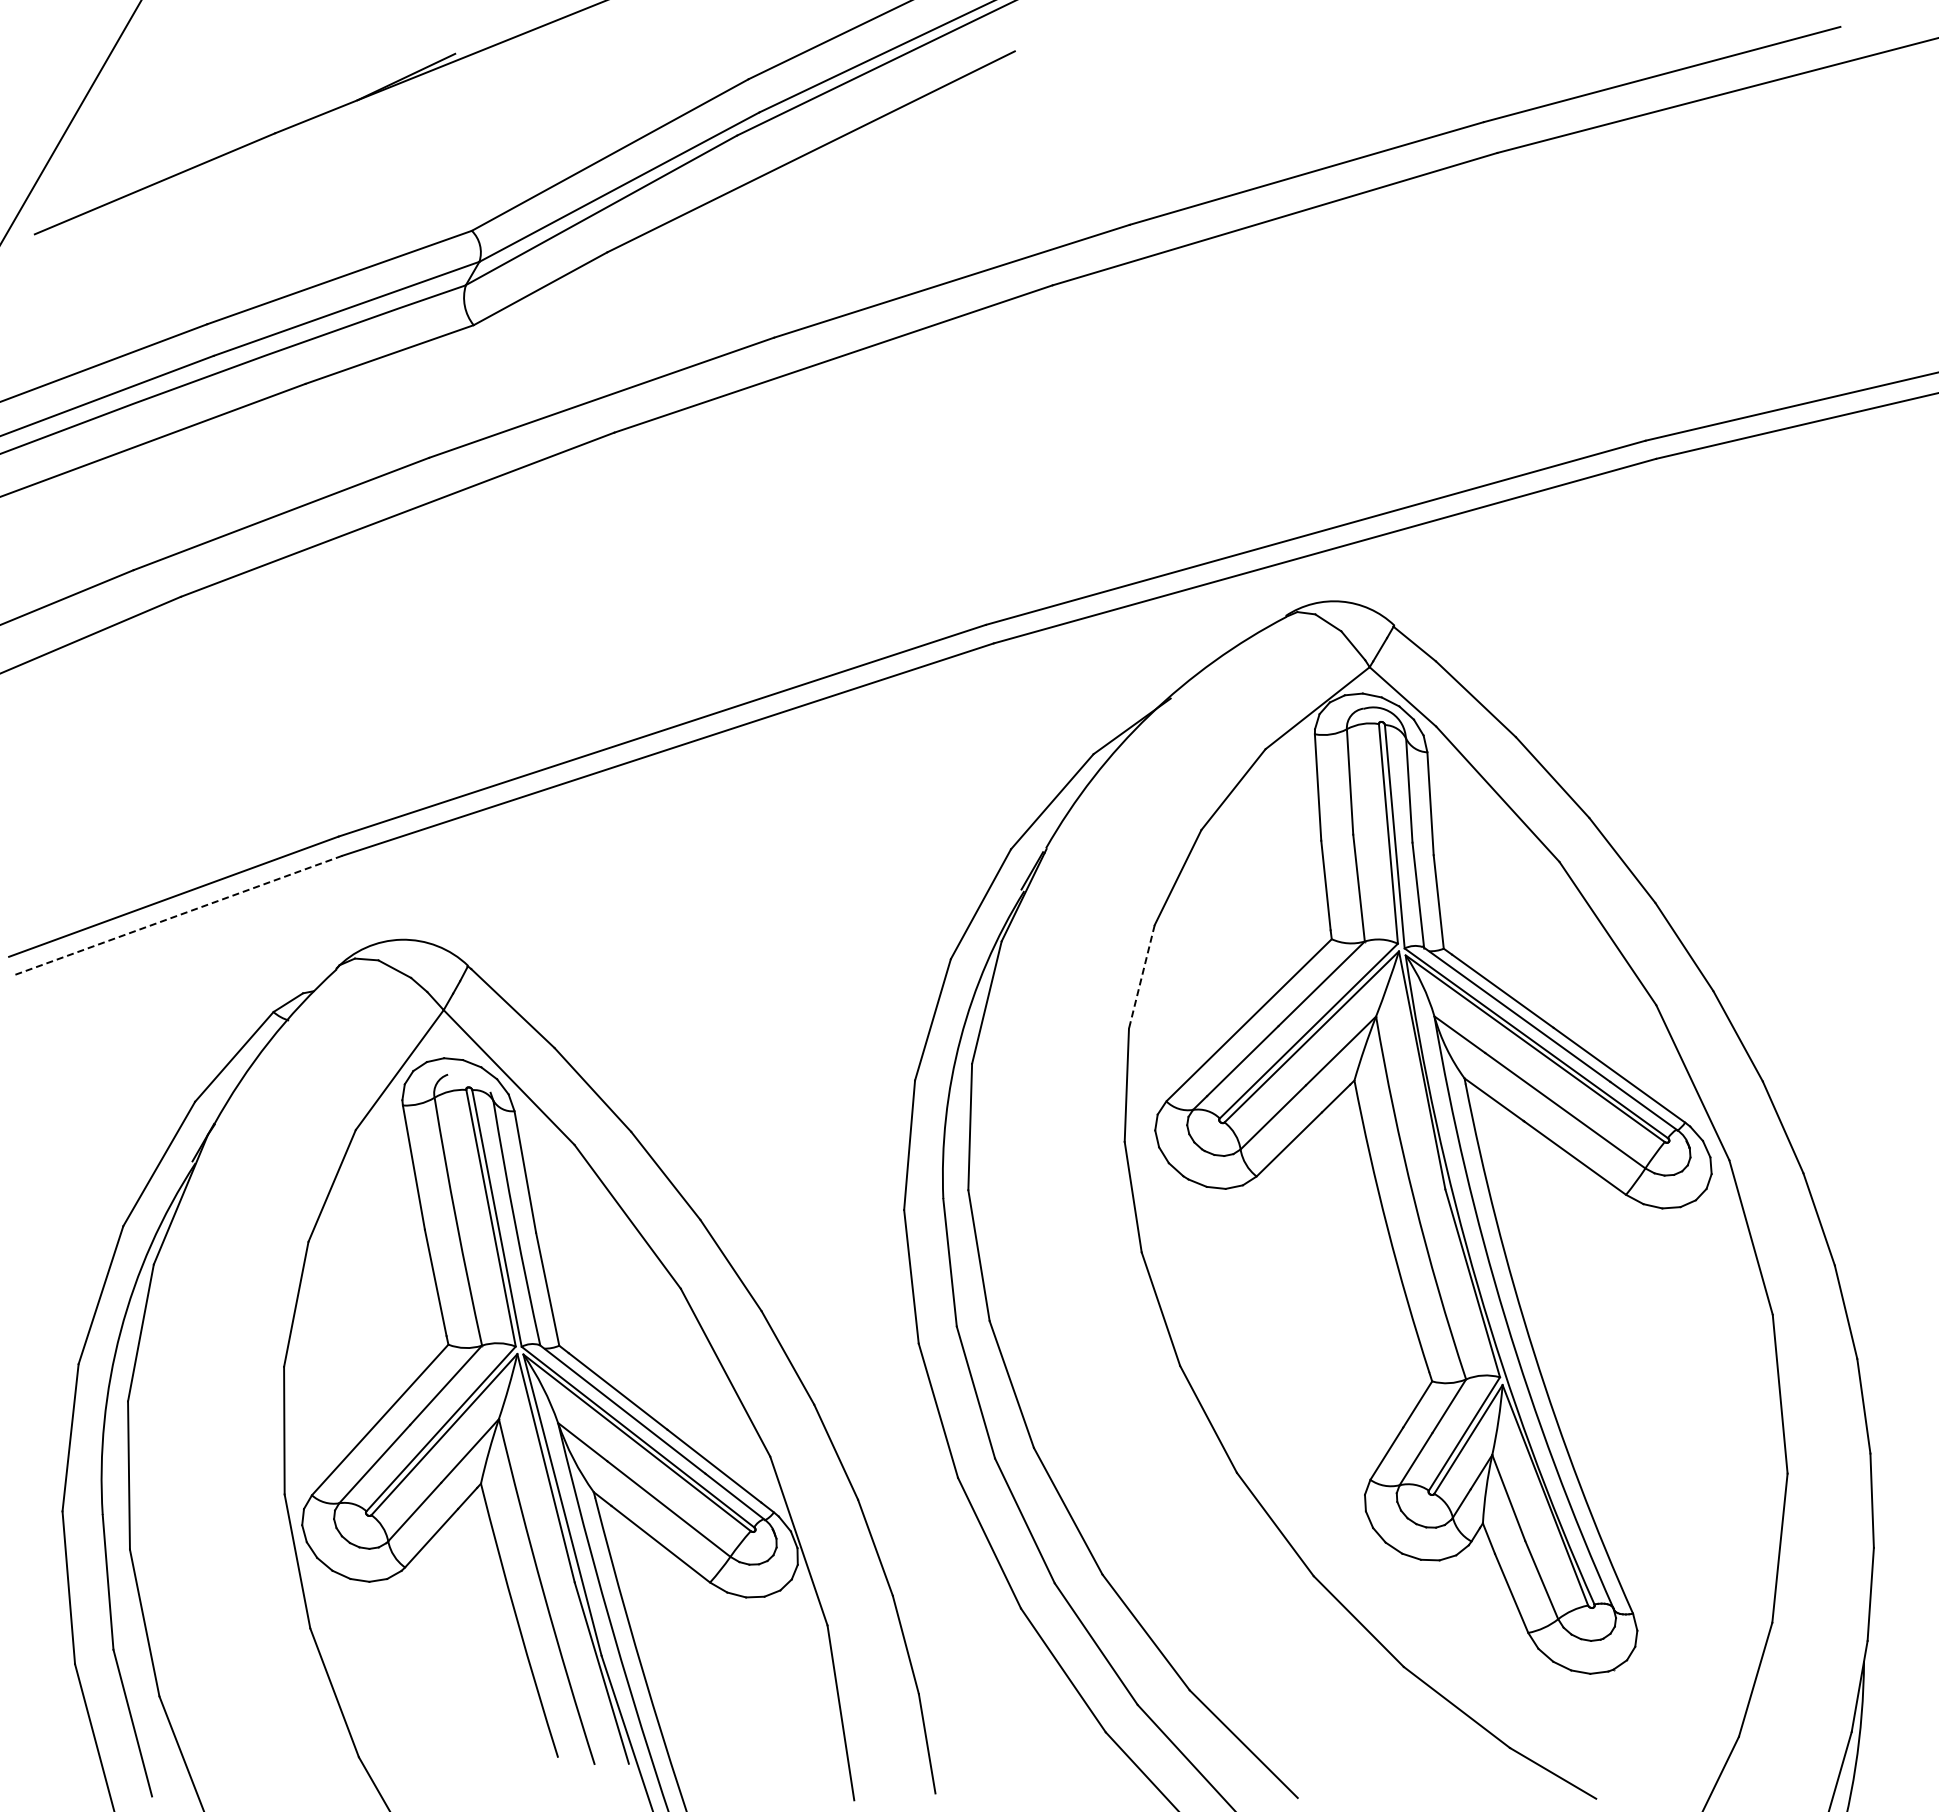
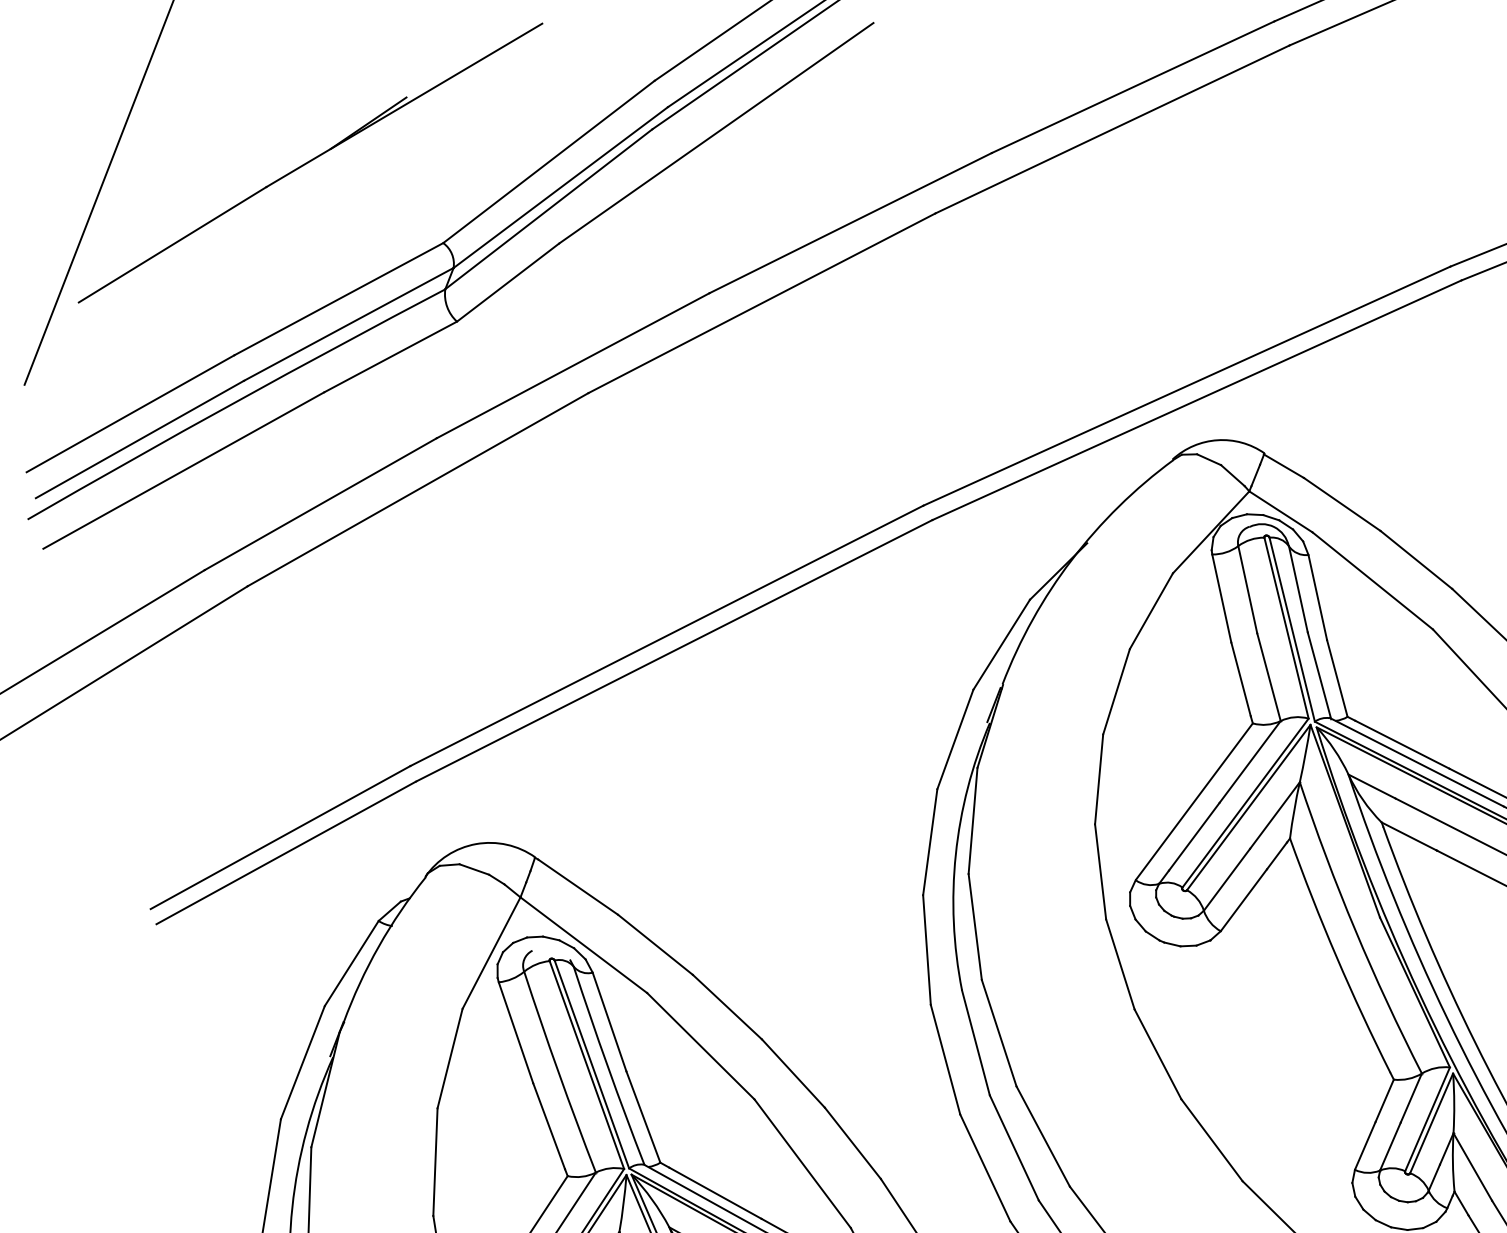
line: (177, 915) -> (285, 852), dashed -> solid
line: (1141, 977) -> (1098, 779), dashed -> solid

